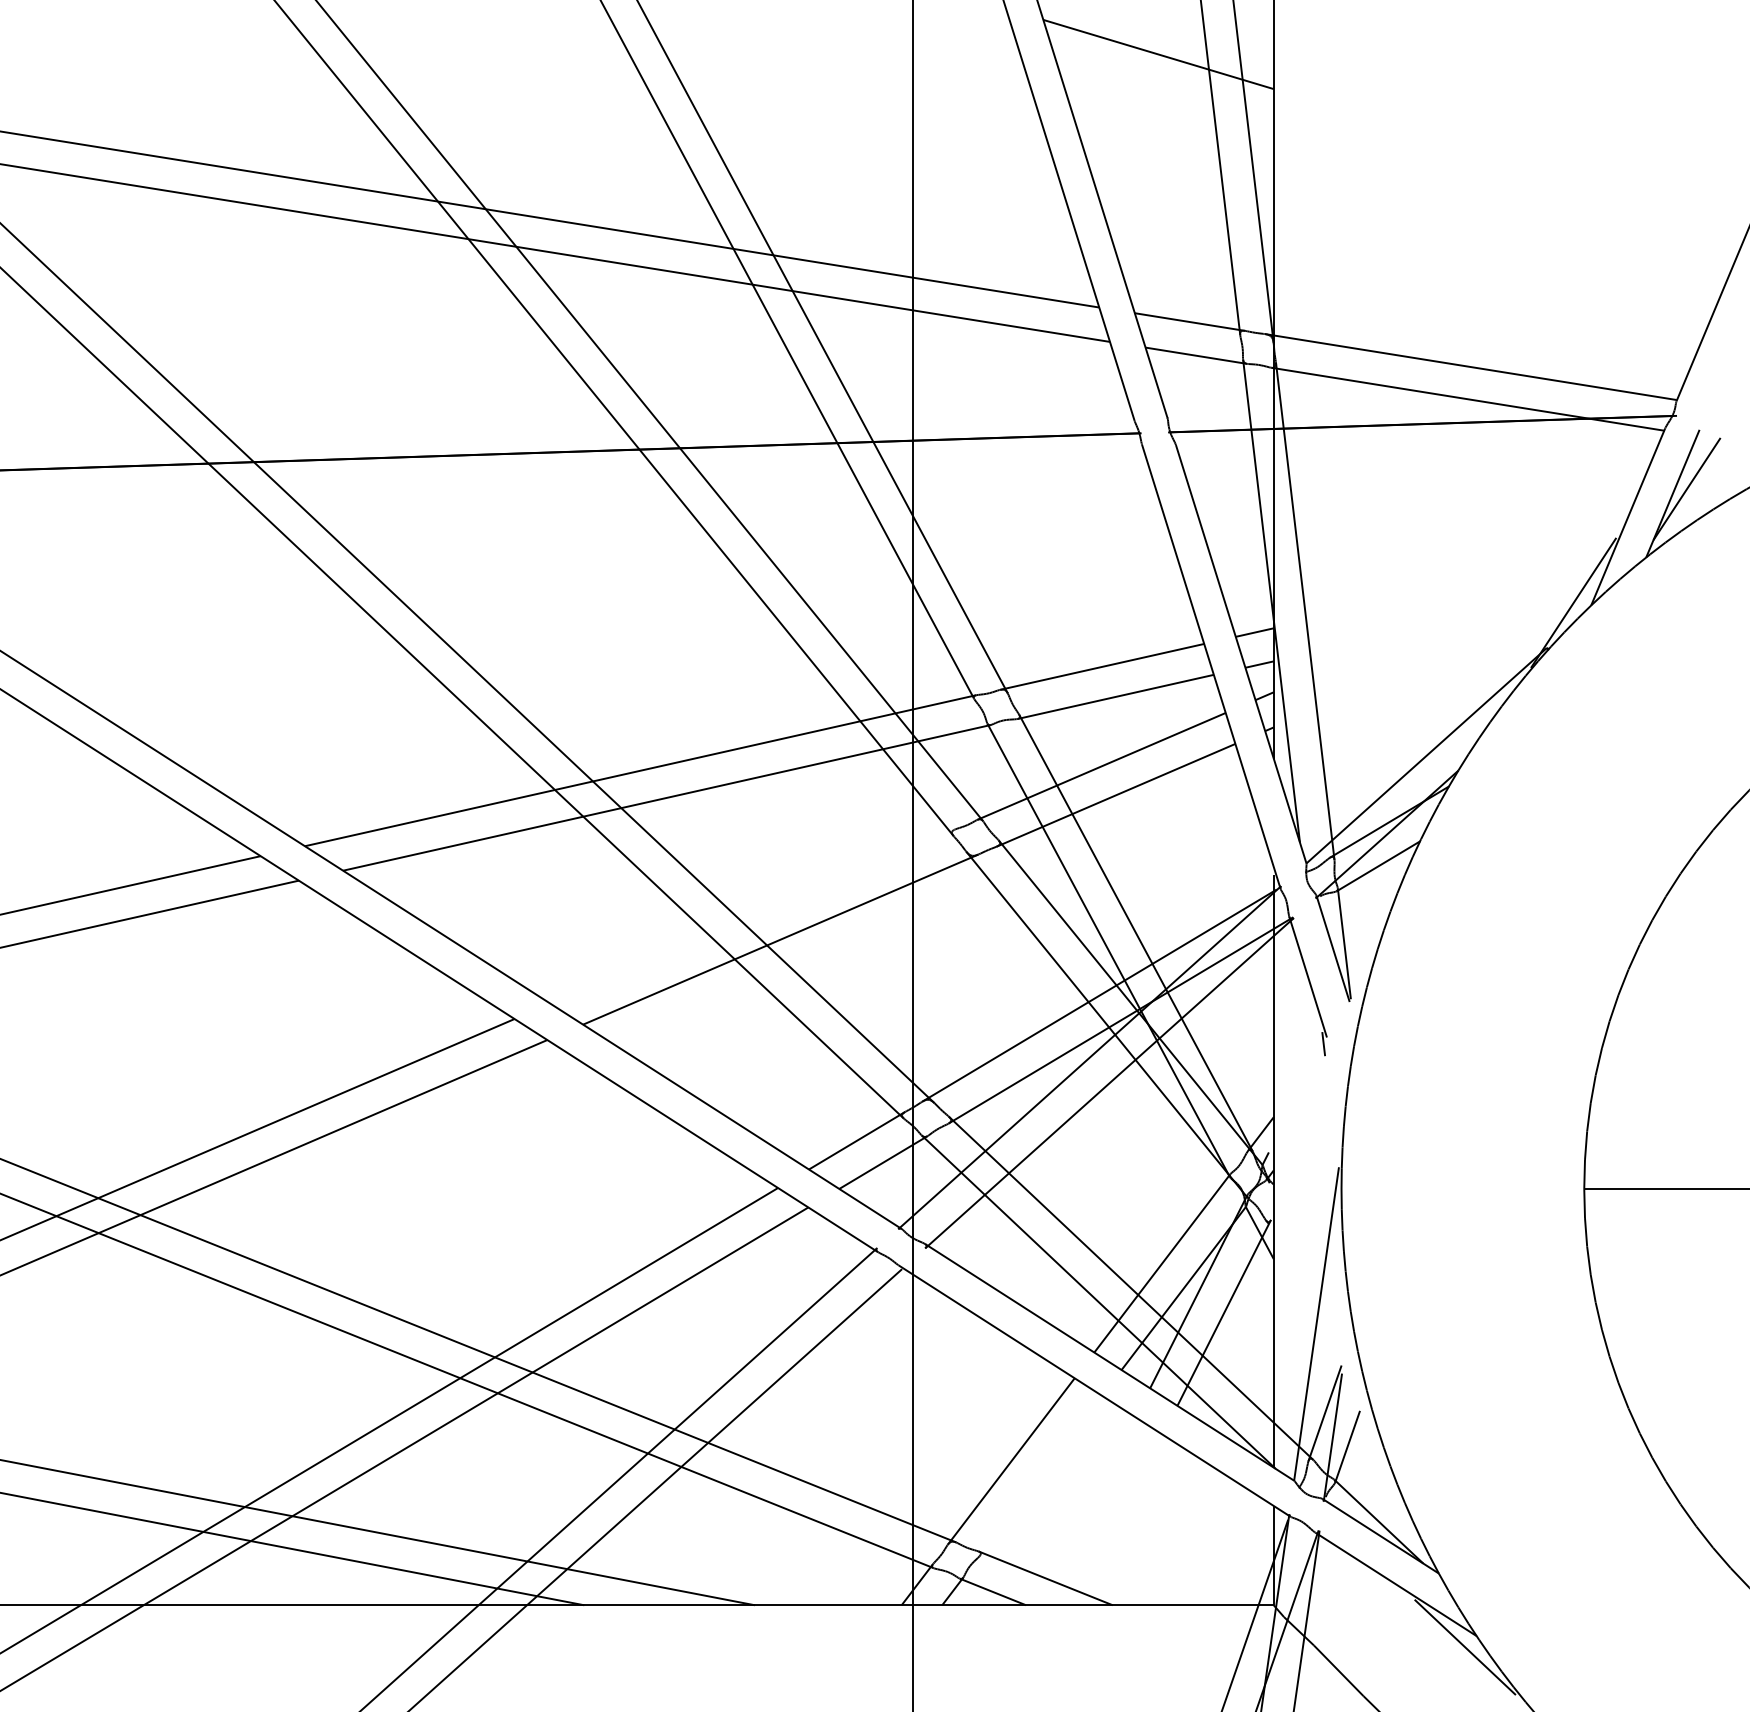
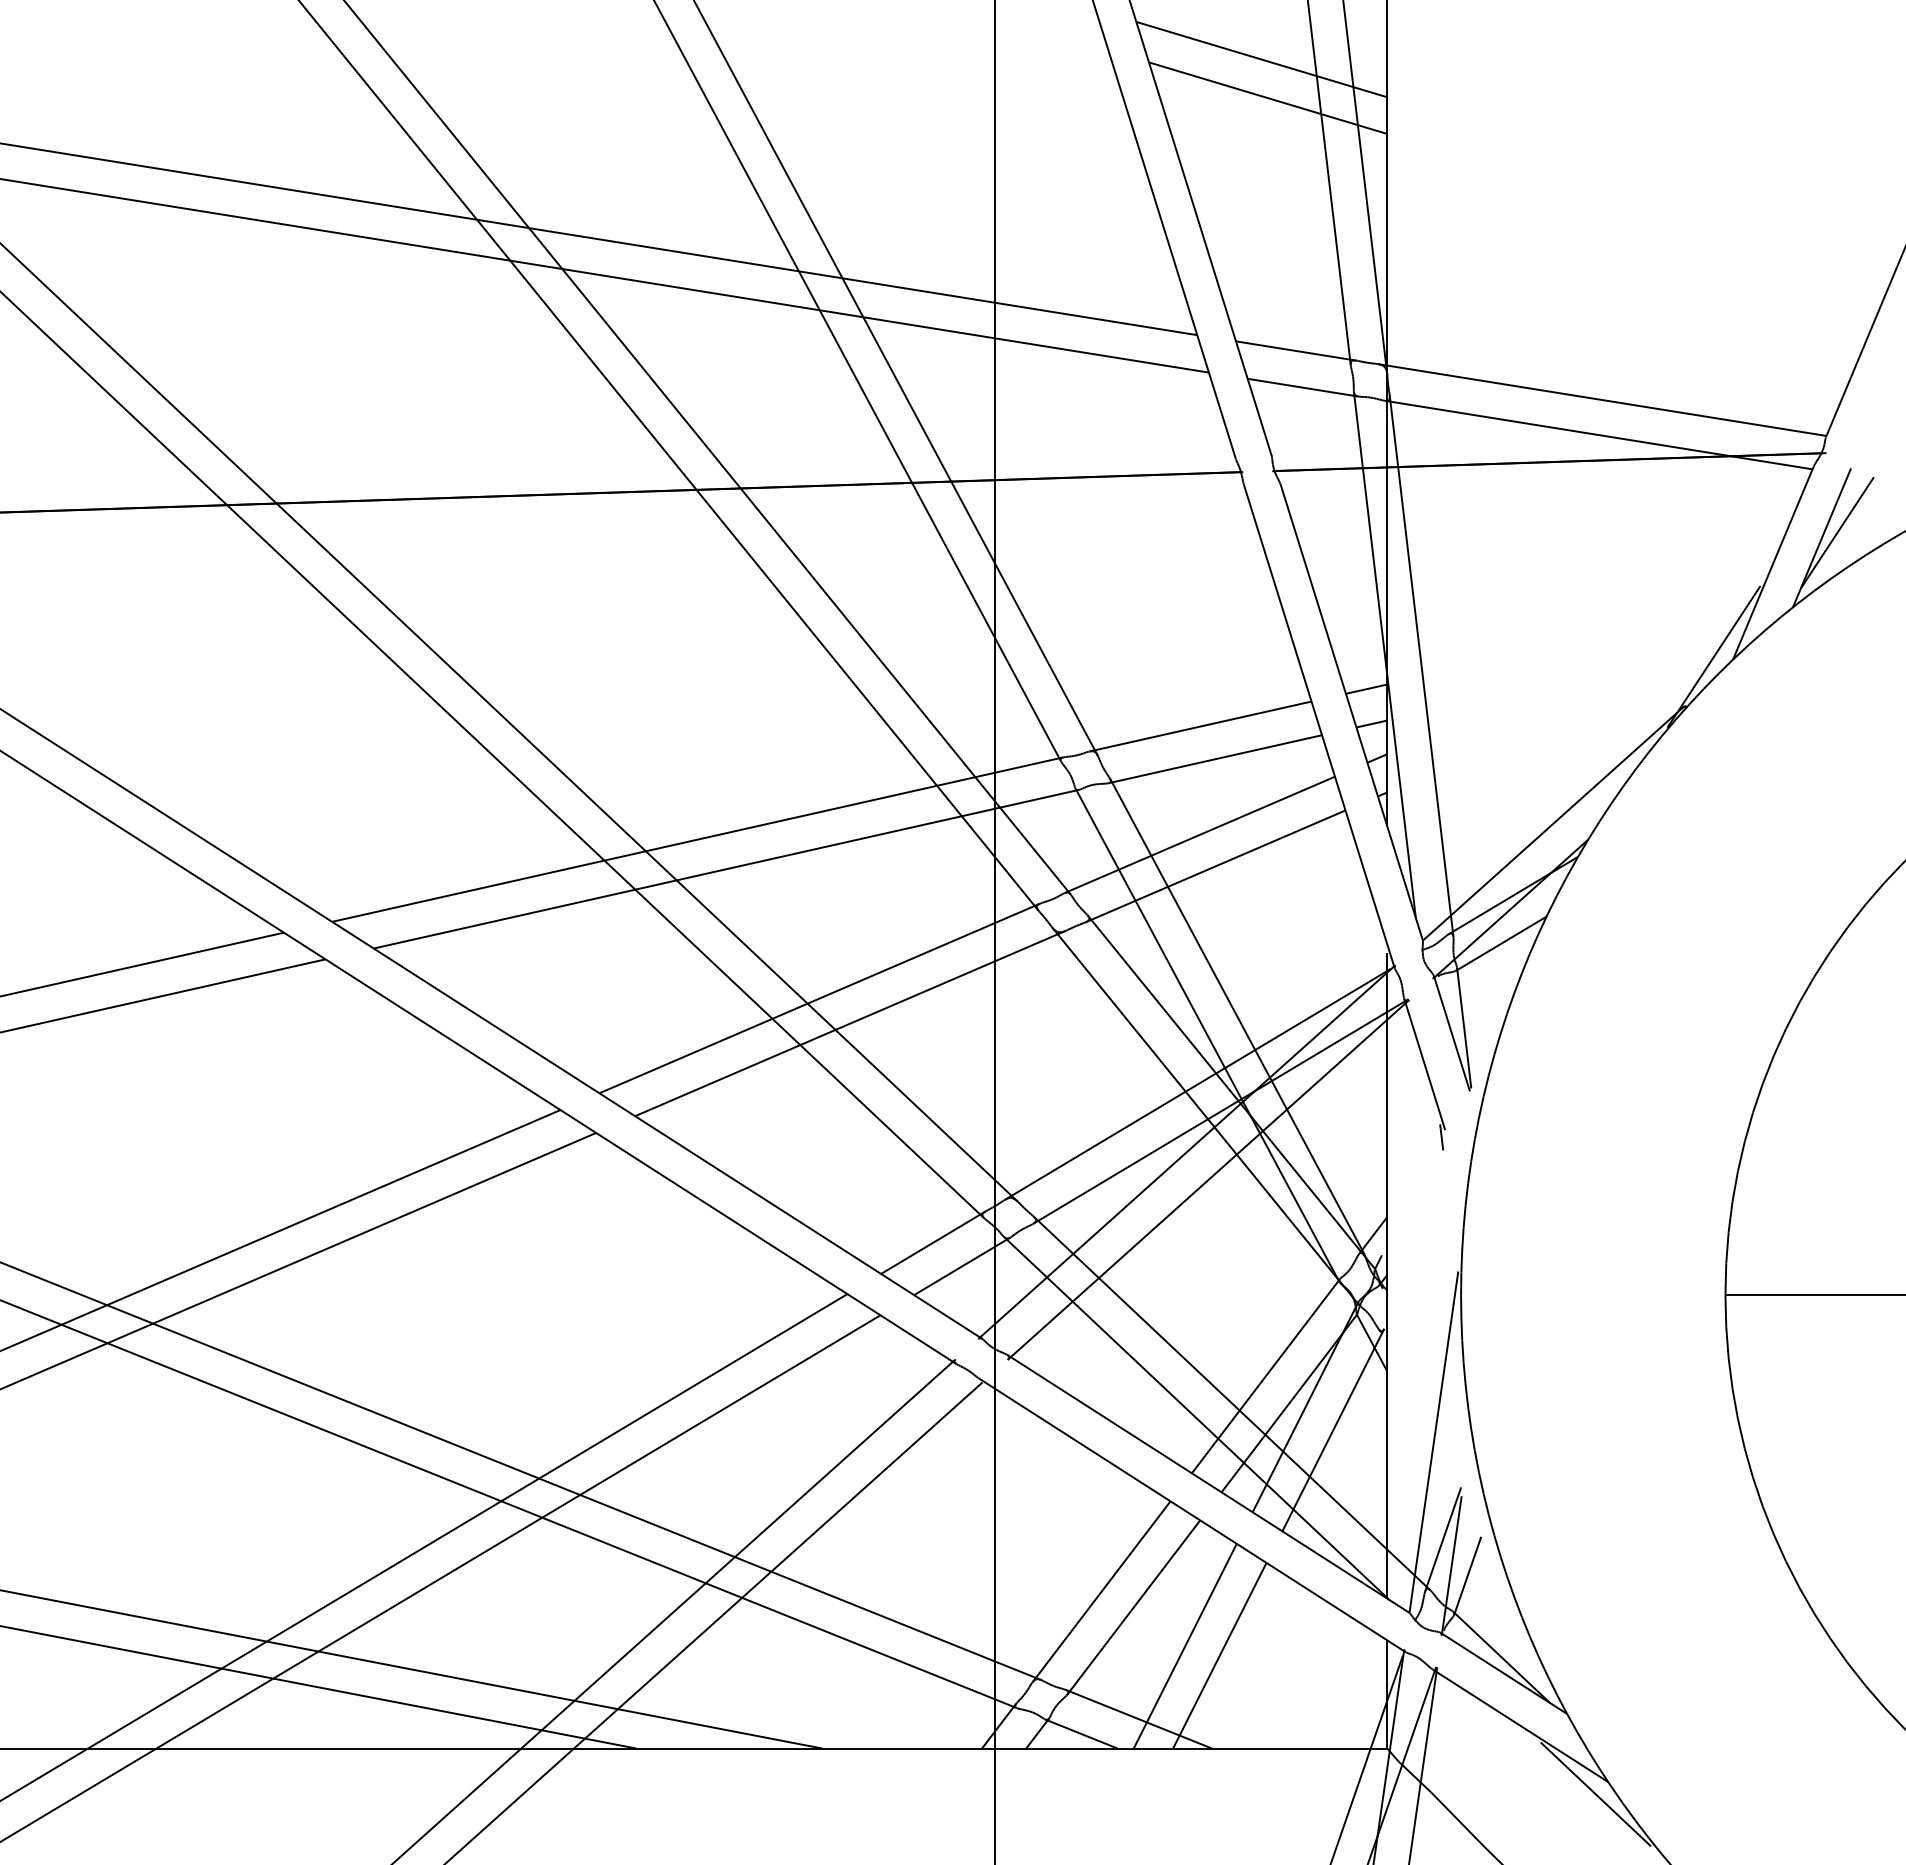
line: (1163, 89) -> (1267, 97), added
line: (752, 916) -> (819, 998), added
line: (1040, 1475) -> (1133, 1607), added
line: (1087, 1511) -> (1184, 1646), added
line: (1119, 1519) -> (1219, 1655), added

